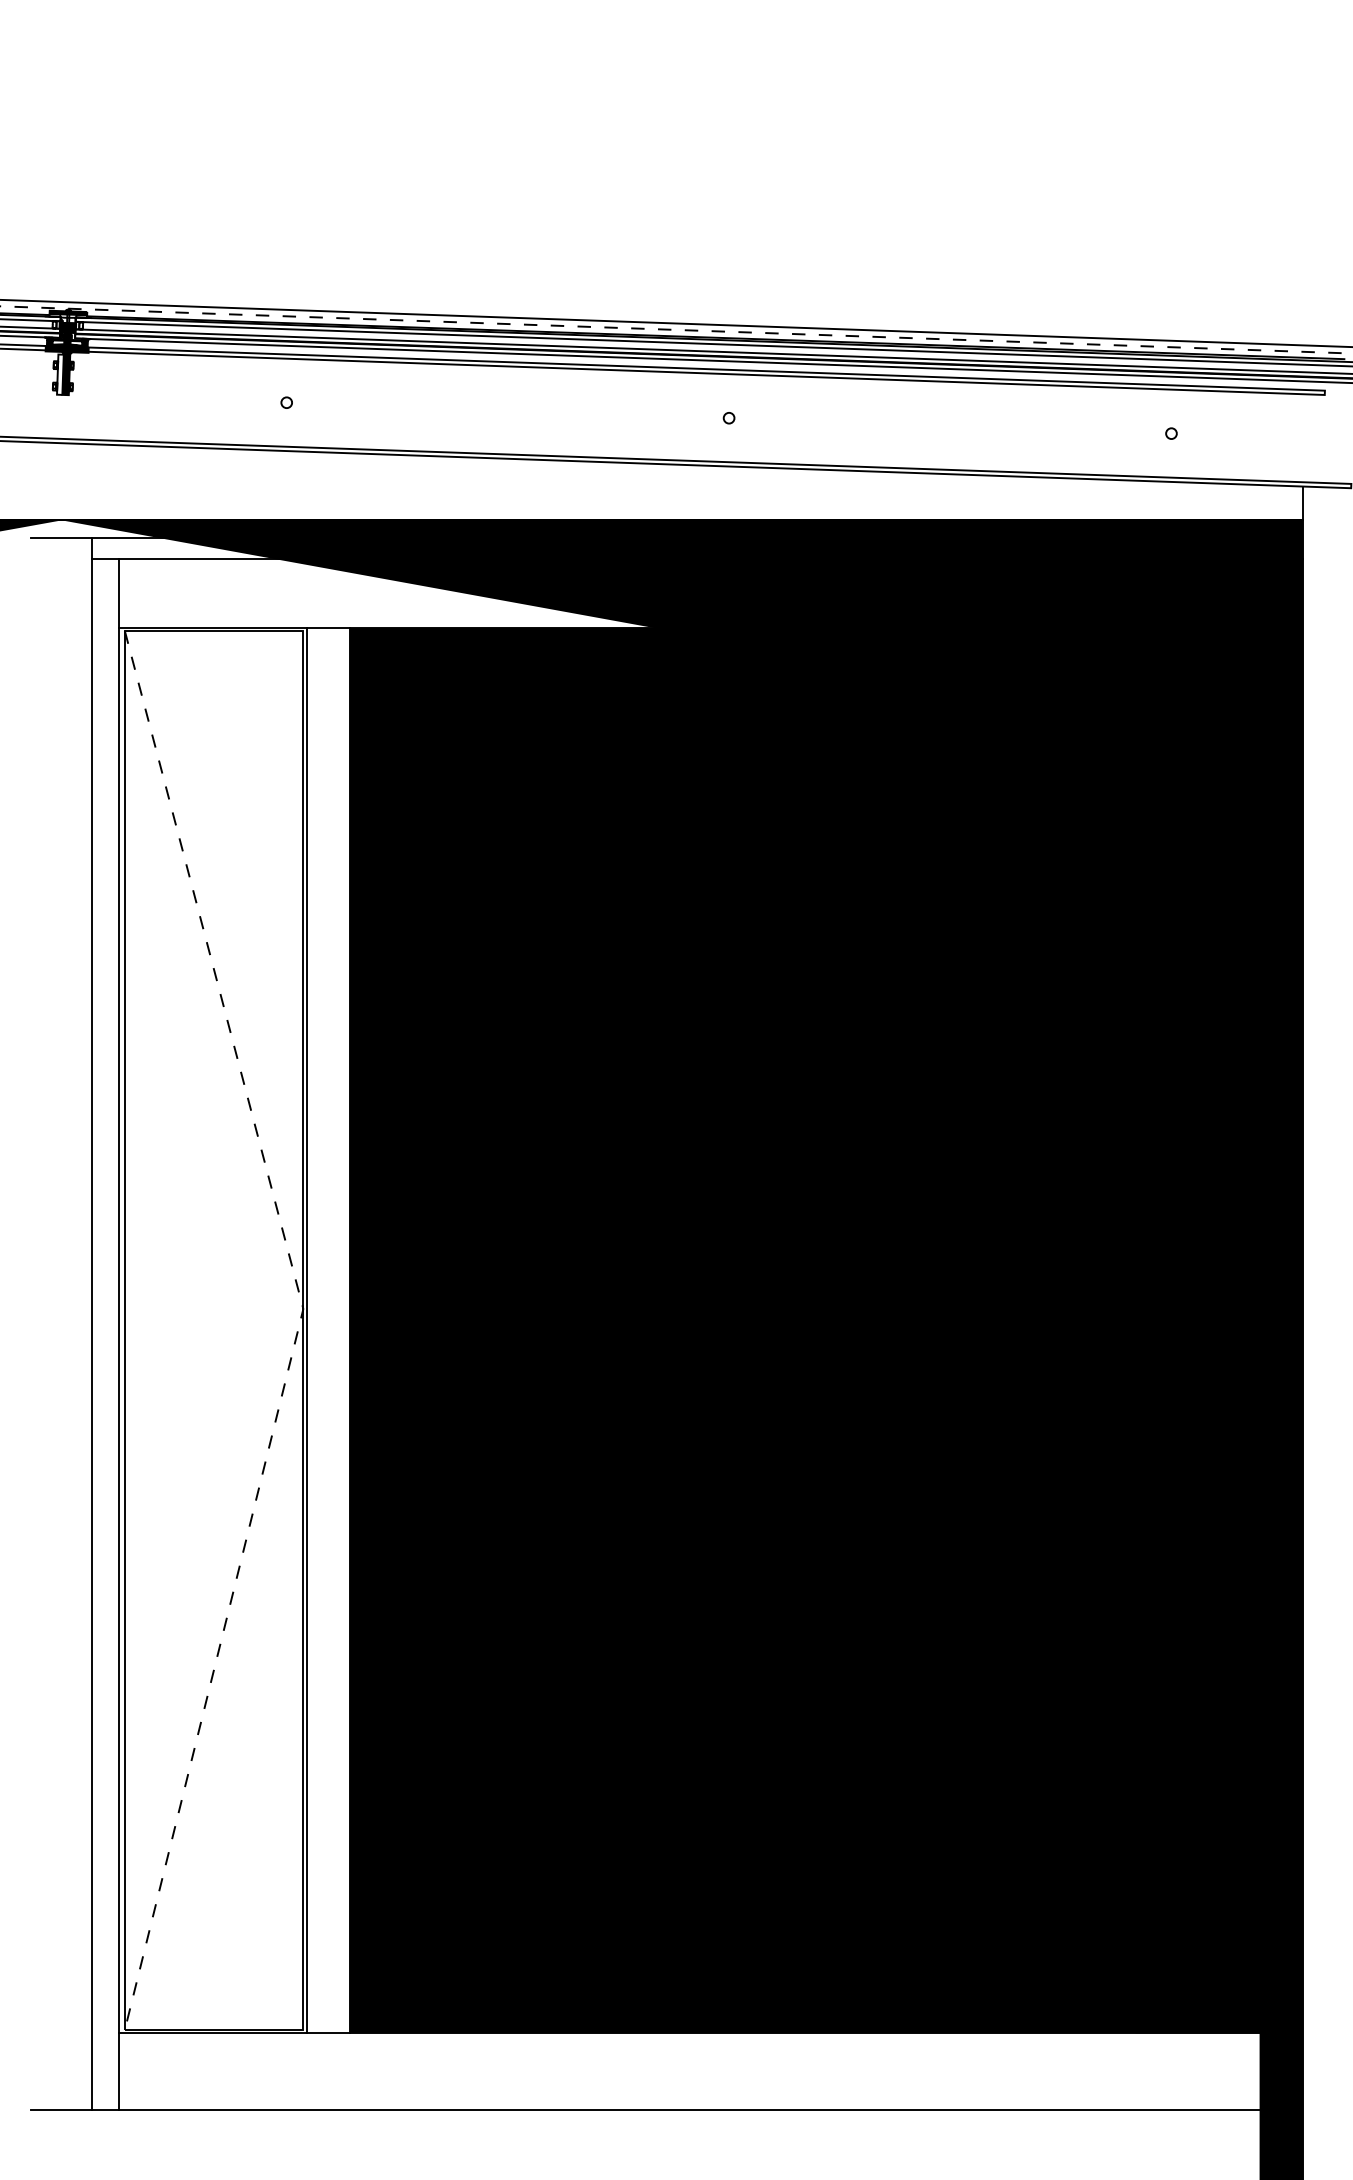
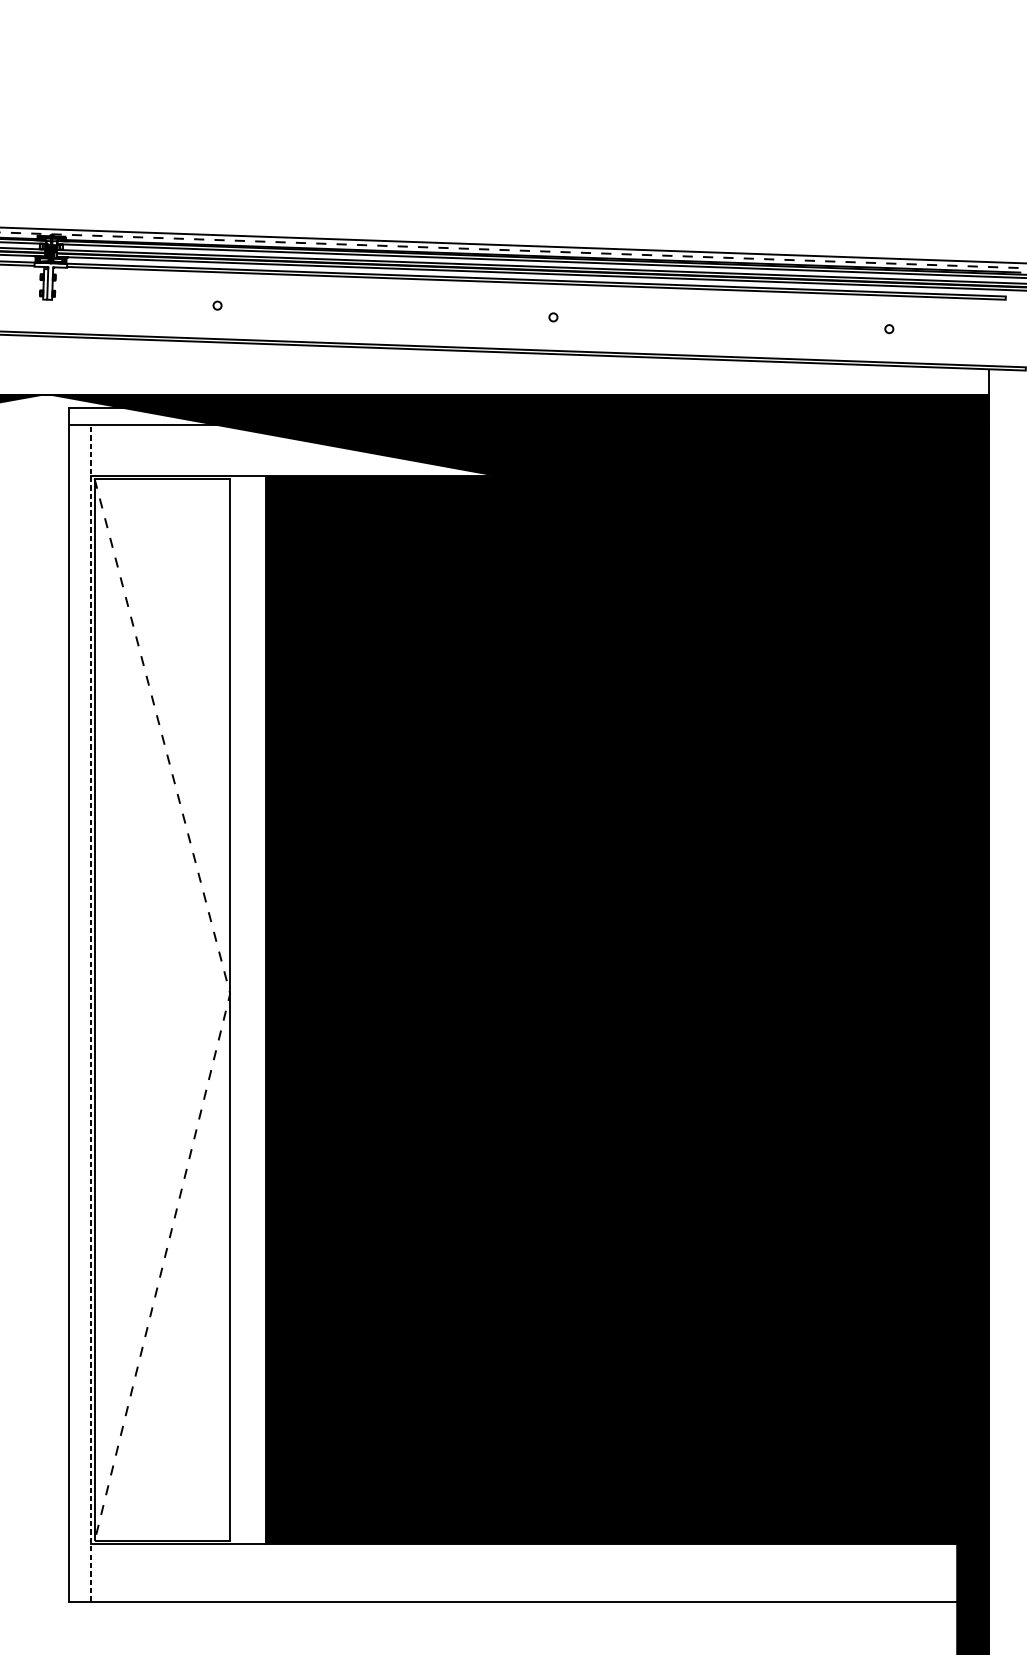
fill: (66, 370) -> (50, 281), removed
line: (61, 538) -> (46, 408), removed
line: (306, 1330) -> (232, 1010), removed
line: (119, 1333) -> (90, 1012), solid -> dashed
line: (61, 2109) -> (46, 1601), removed

